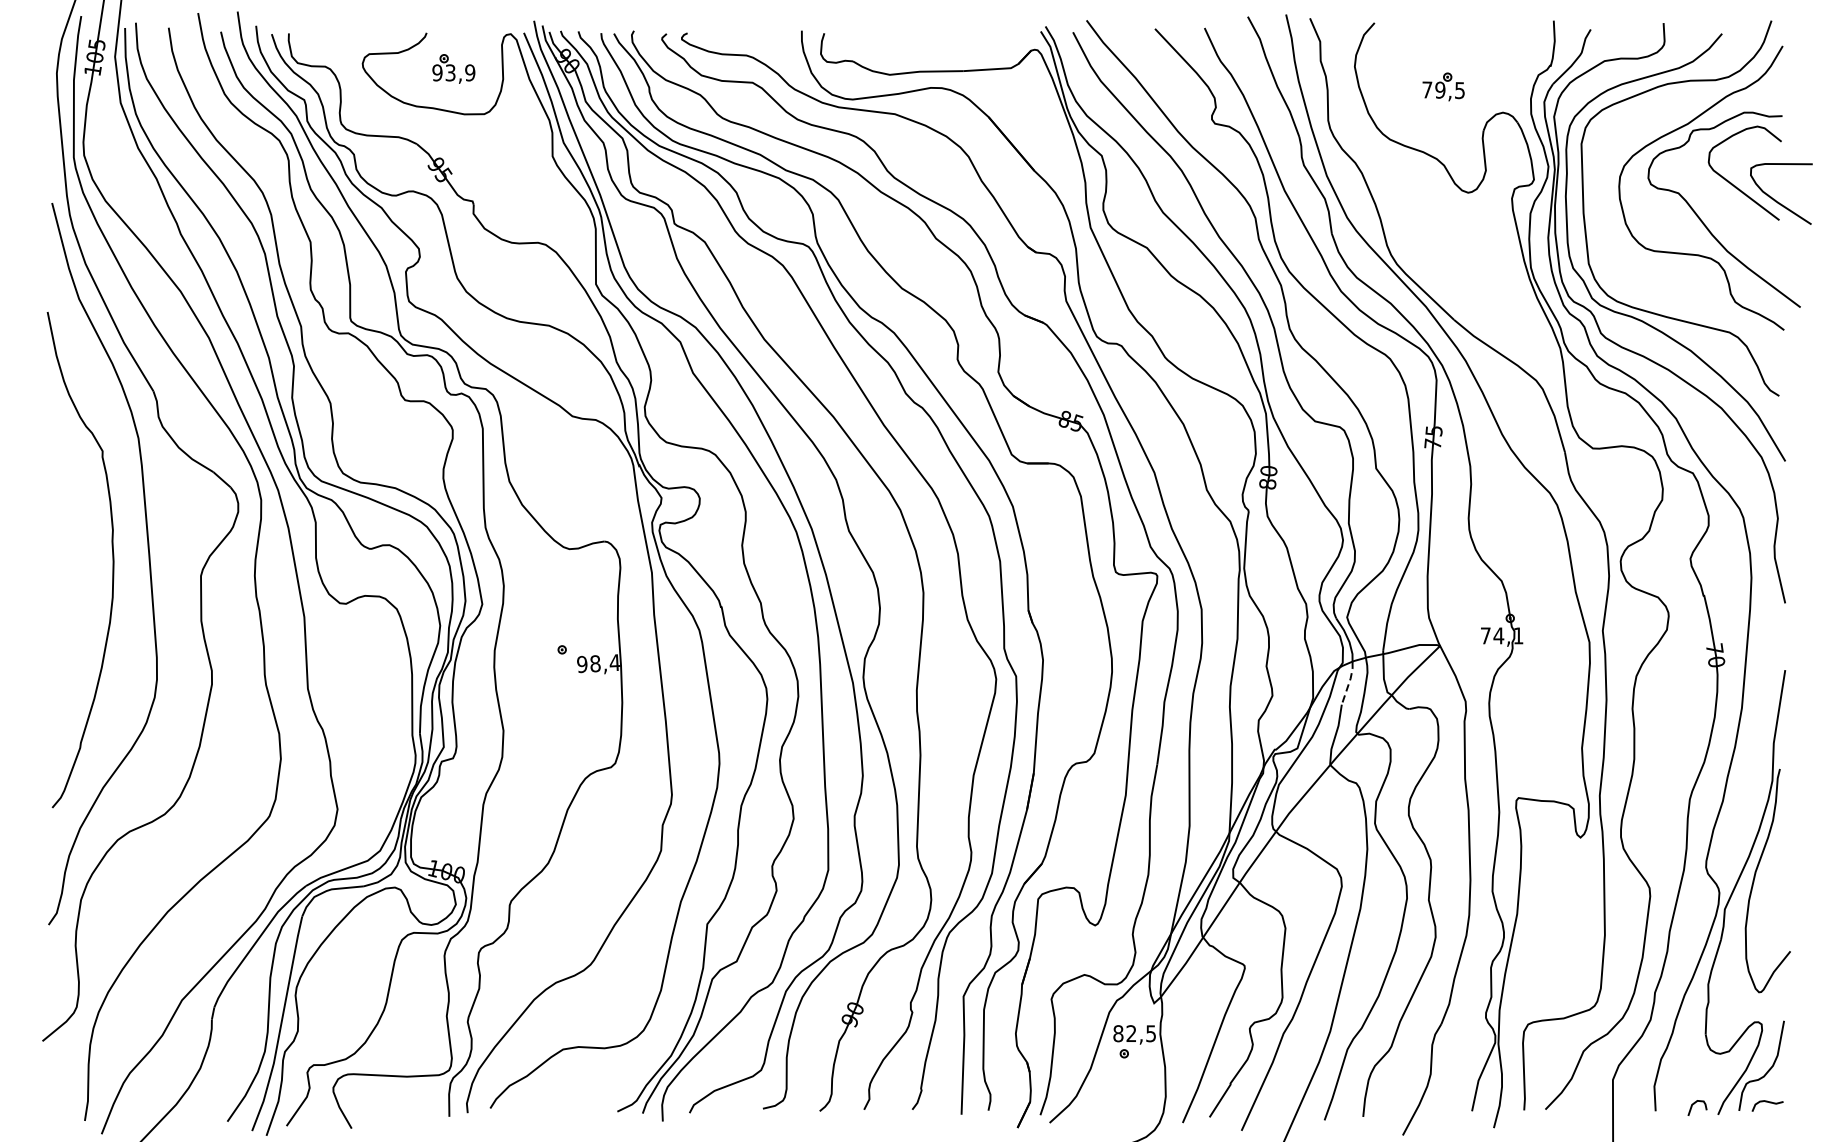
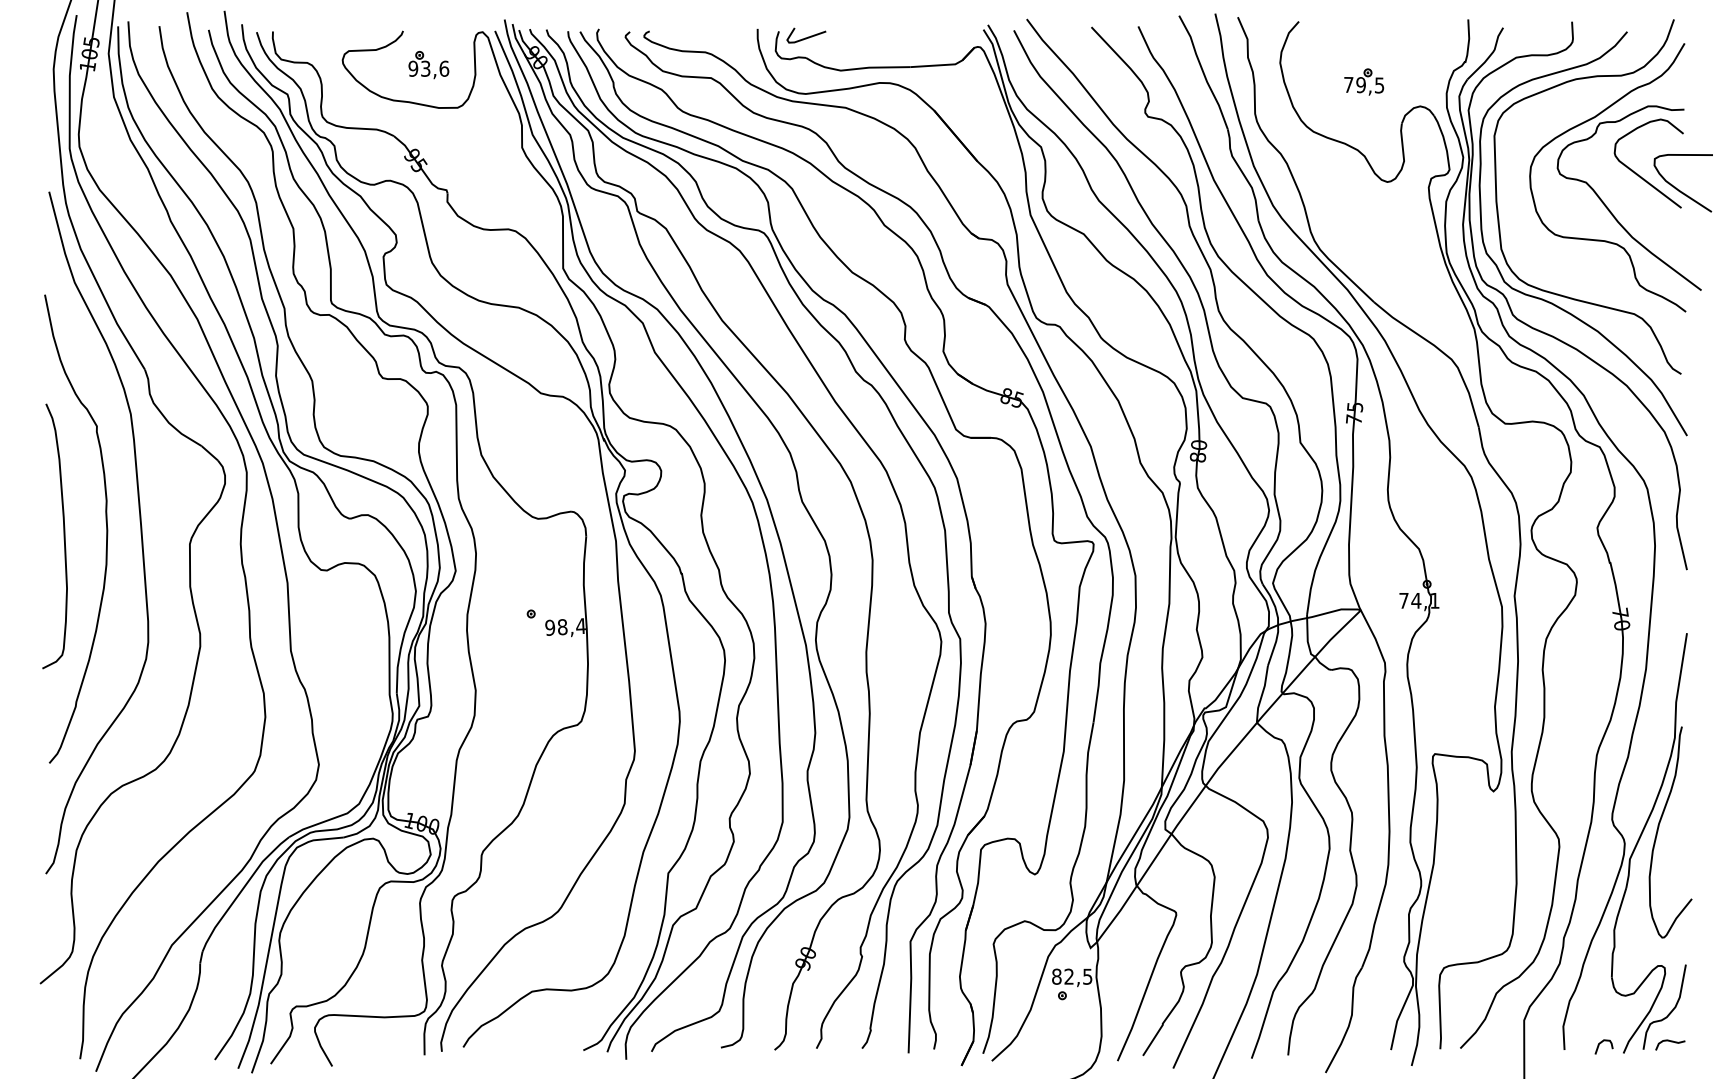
line: (853, 39) -> (806, 37), added
text: (470, 72) -> (444, 68), 93,9 -> 93,6
curve: (67, 567) -> (63, 536), added
line: (1348, 683) -> (1274, 645), dashed -> solid

